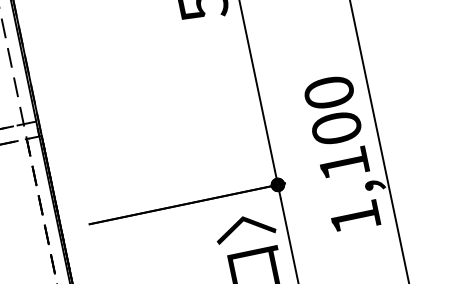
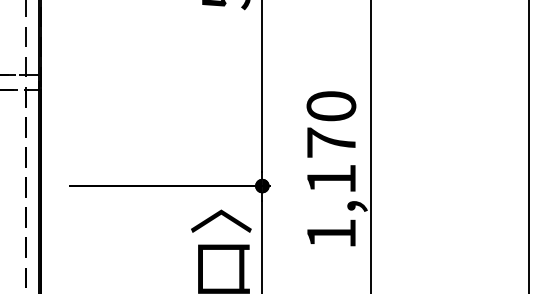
text: (336, 128) -> (331, 142), 1,100 -> 1,170

